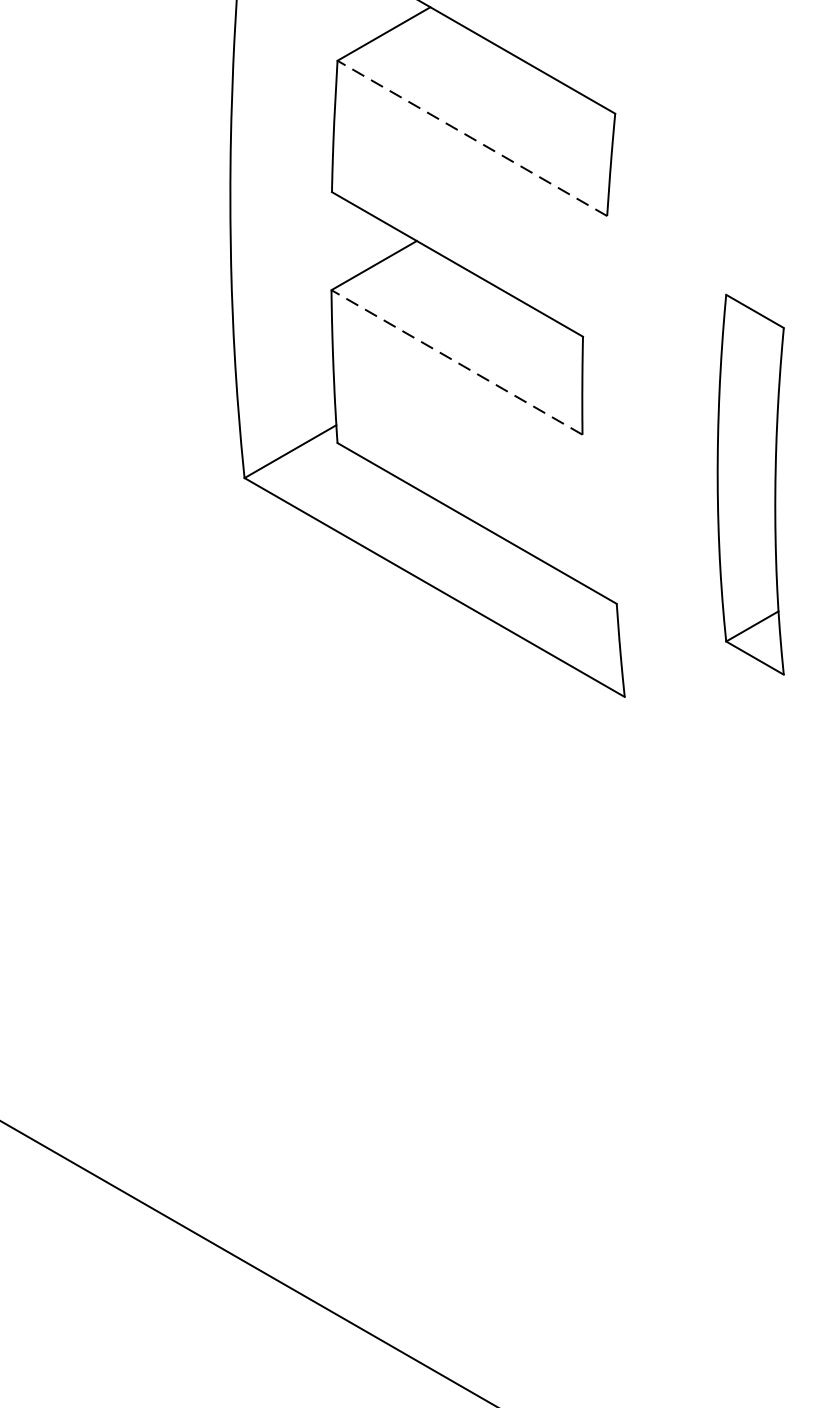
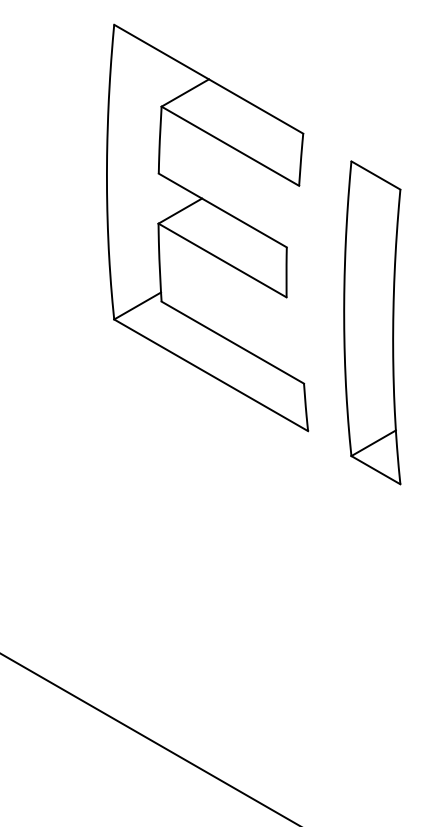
line: (470, 138) -> (229, 146), dashed -> solid
line: (456, 362) -> (222, 260), dashed -> solid
part: (751, 483) -> (372, 322), size x1.67

